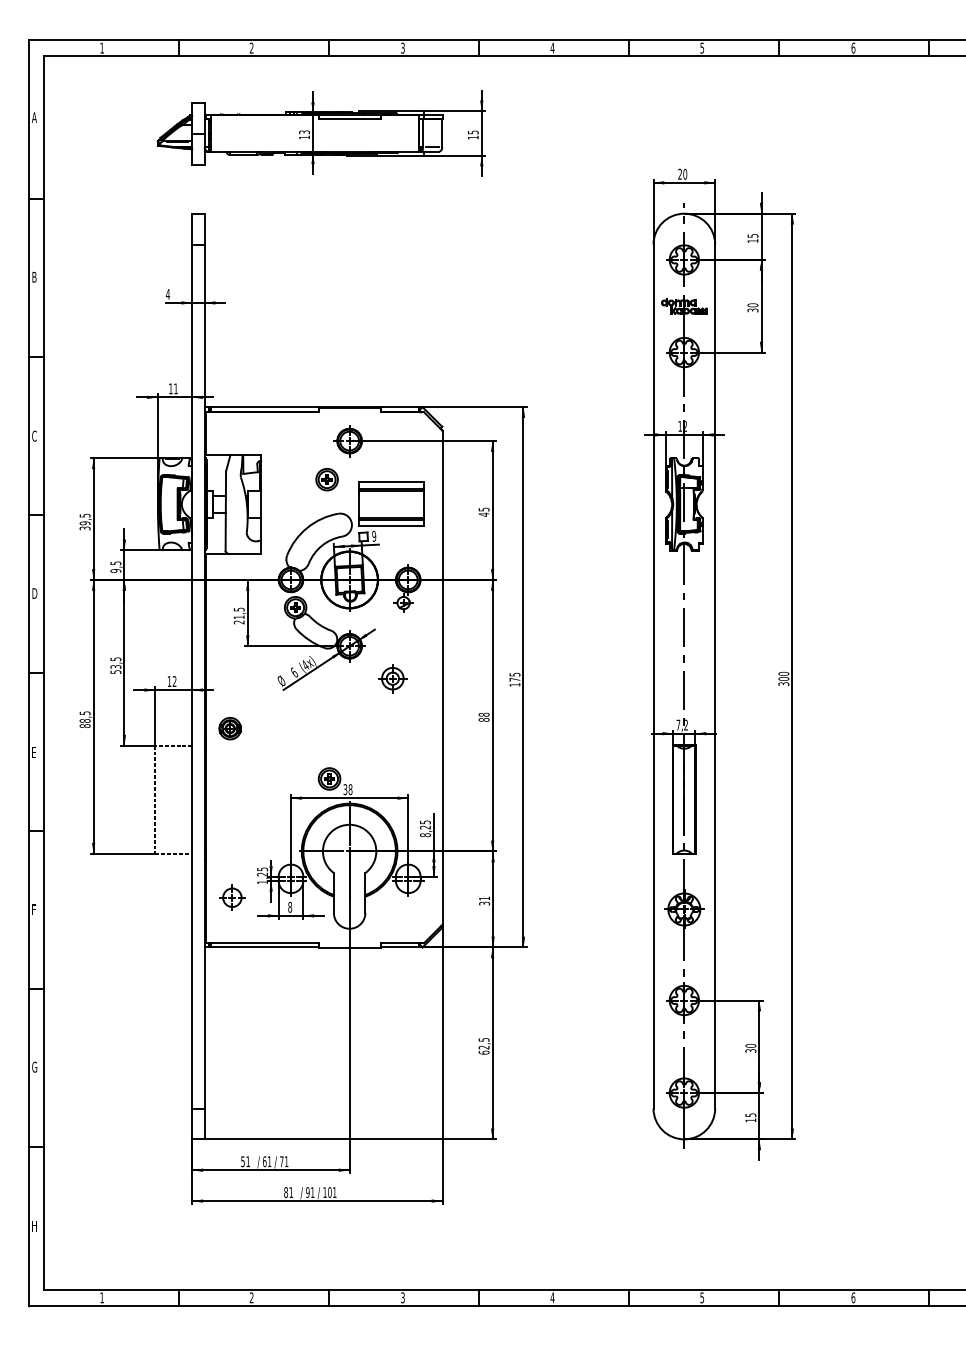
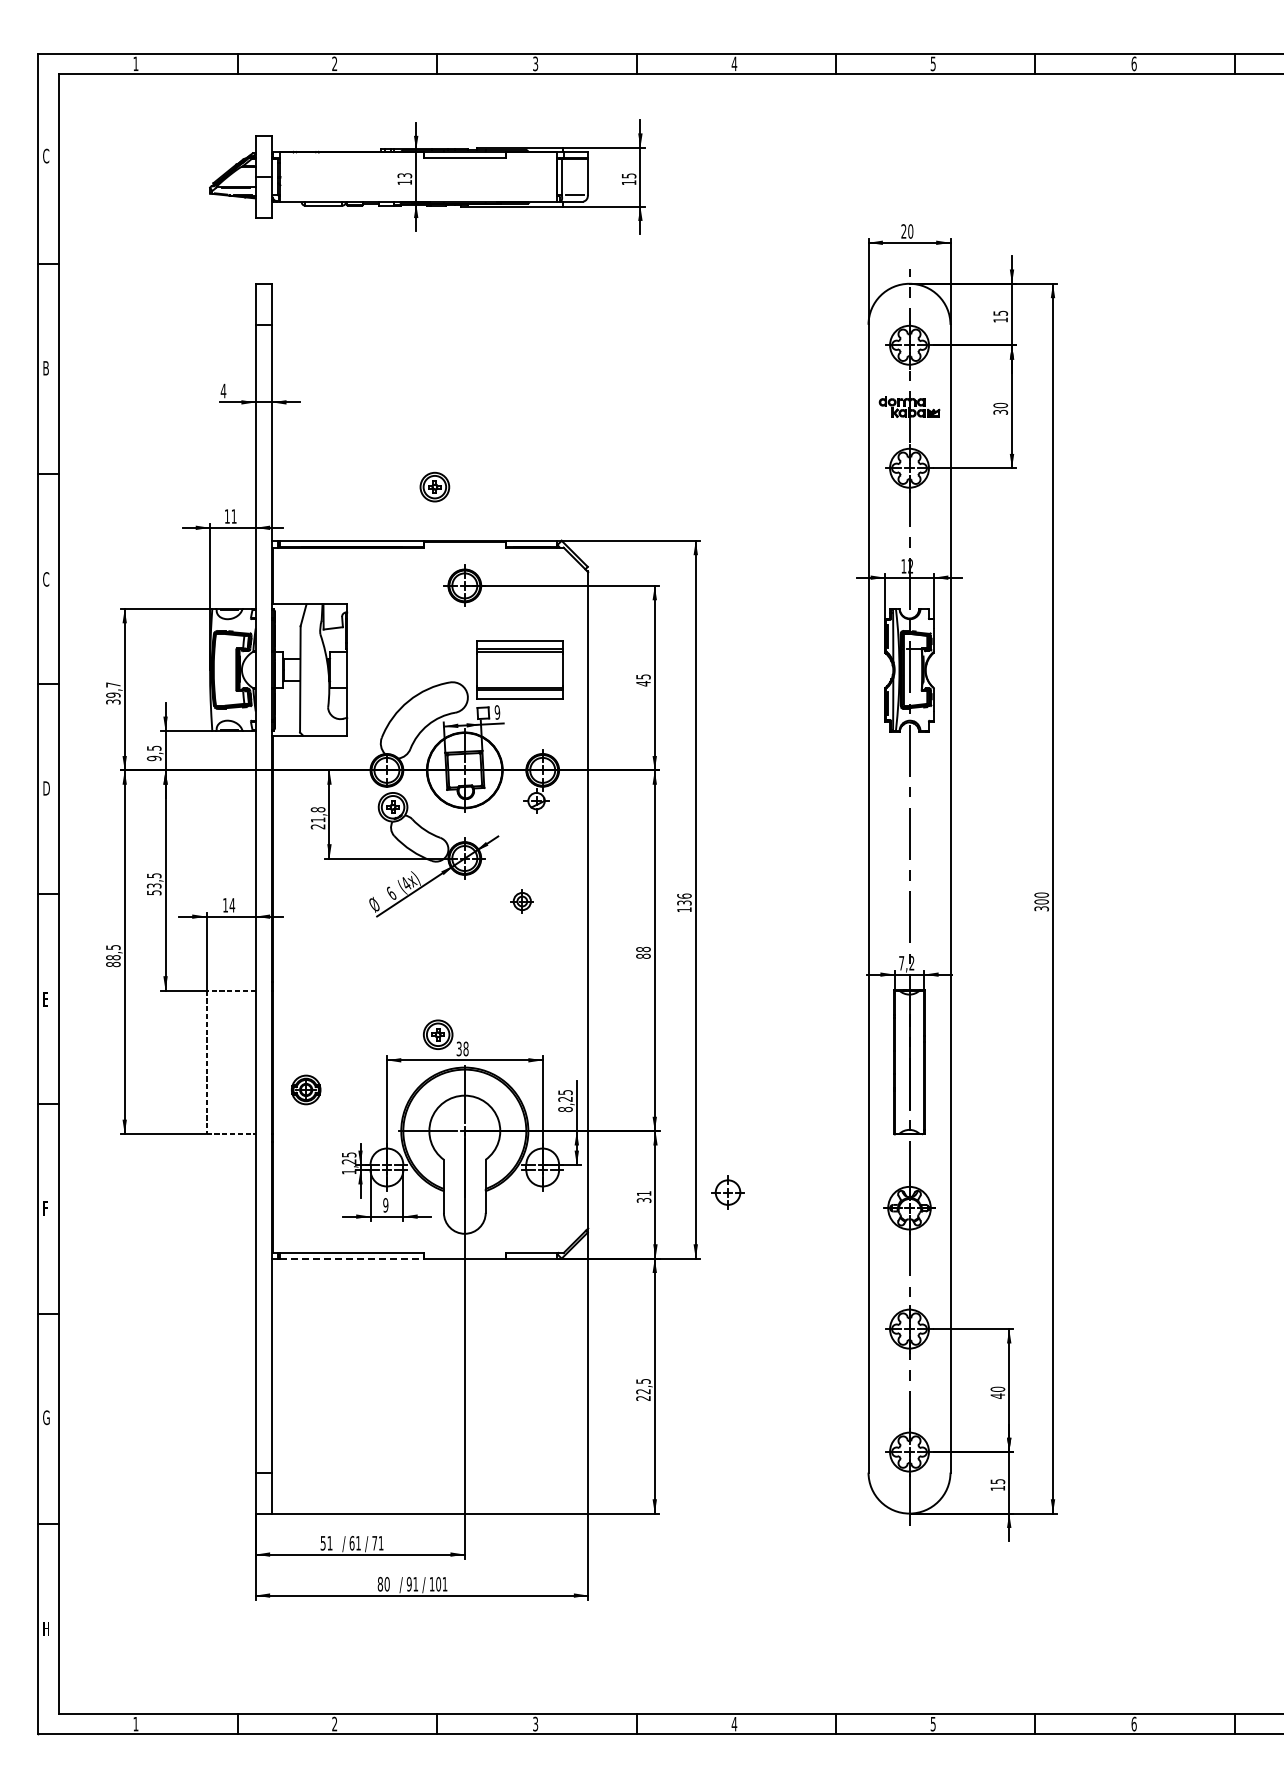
text: (34, 117) -> (45, 155), A -> C
part: (326, 479) -> (434, 486), moved
text: (85, 515) -> (113, 684), 39,5 -> 39,7
text: (238, 609) -> (317, 809), 21,5 -> 21,8
text: (514, 677) -> (684, 899), 175 -> 136
part: (393, 678) -> (522, 901), size x0.6
text: (174, 681) -> (232, 905), 12 -> 14
part: (230, 728) -> (306, 1089), moved
part: (231, 897) -> (727, 1192), moved
text: (289, 907) -> (385, 1205), 8 -> 9
line: (264, 947) -> (351, 1258), solid -> dashed
text: (750, 1050) -> (997, 1395), 30 -> 40
text: (484, 1052) -> (643, 1398), 62,5 -> 22,5
text: (290, 1192) -> (386, 1584), 81 -> 80

